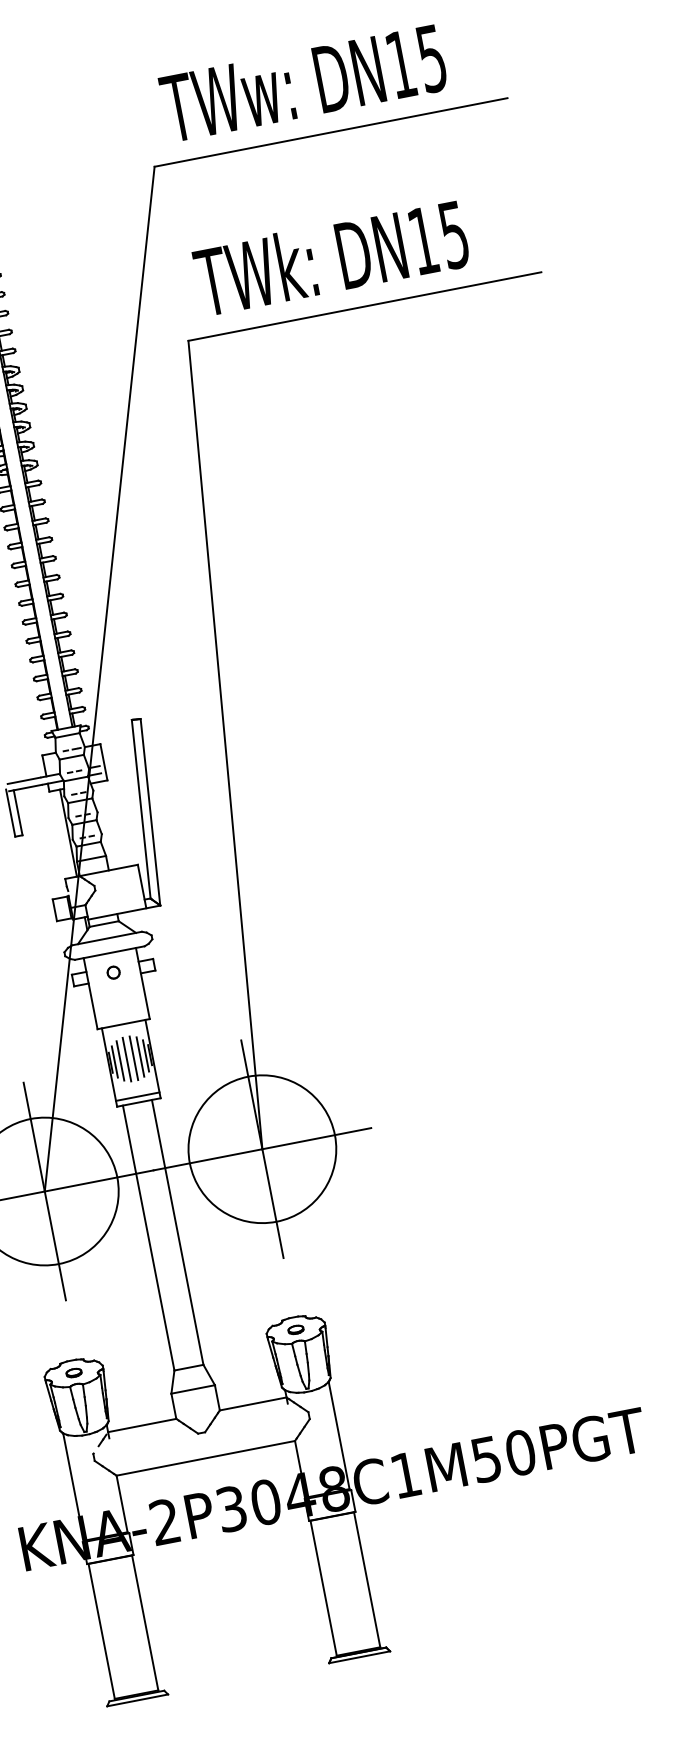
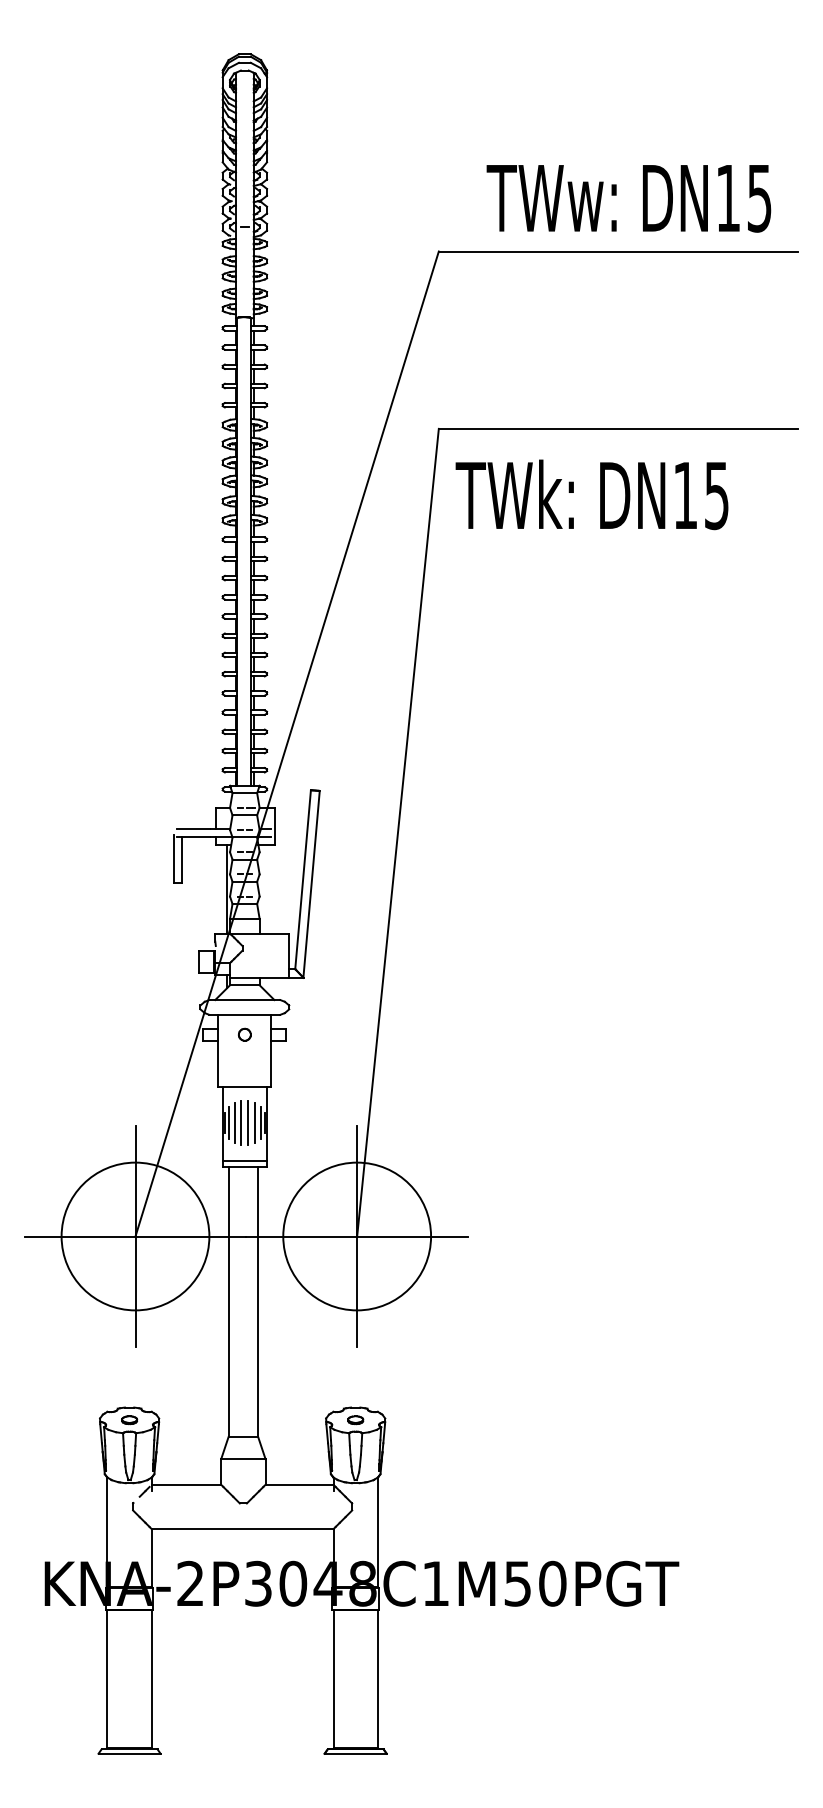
text: (303, 83) -> (628, 198), moved
text: (330, 257) -> (591, 494), moved

